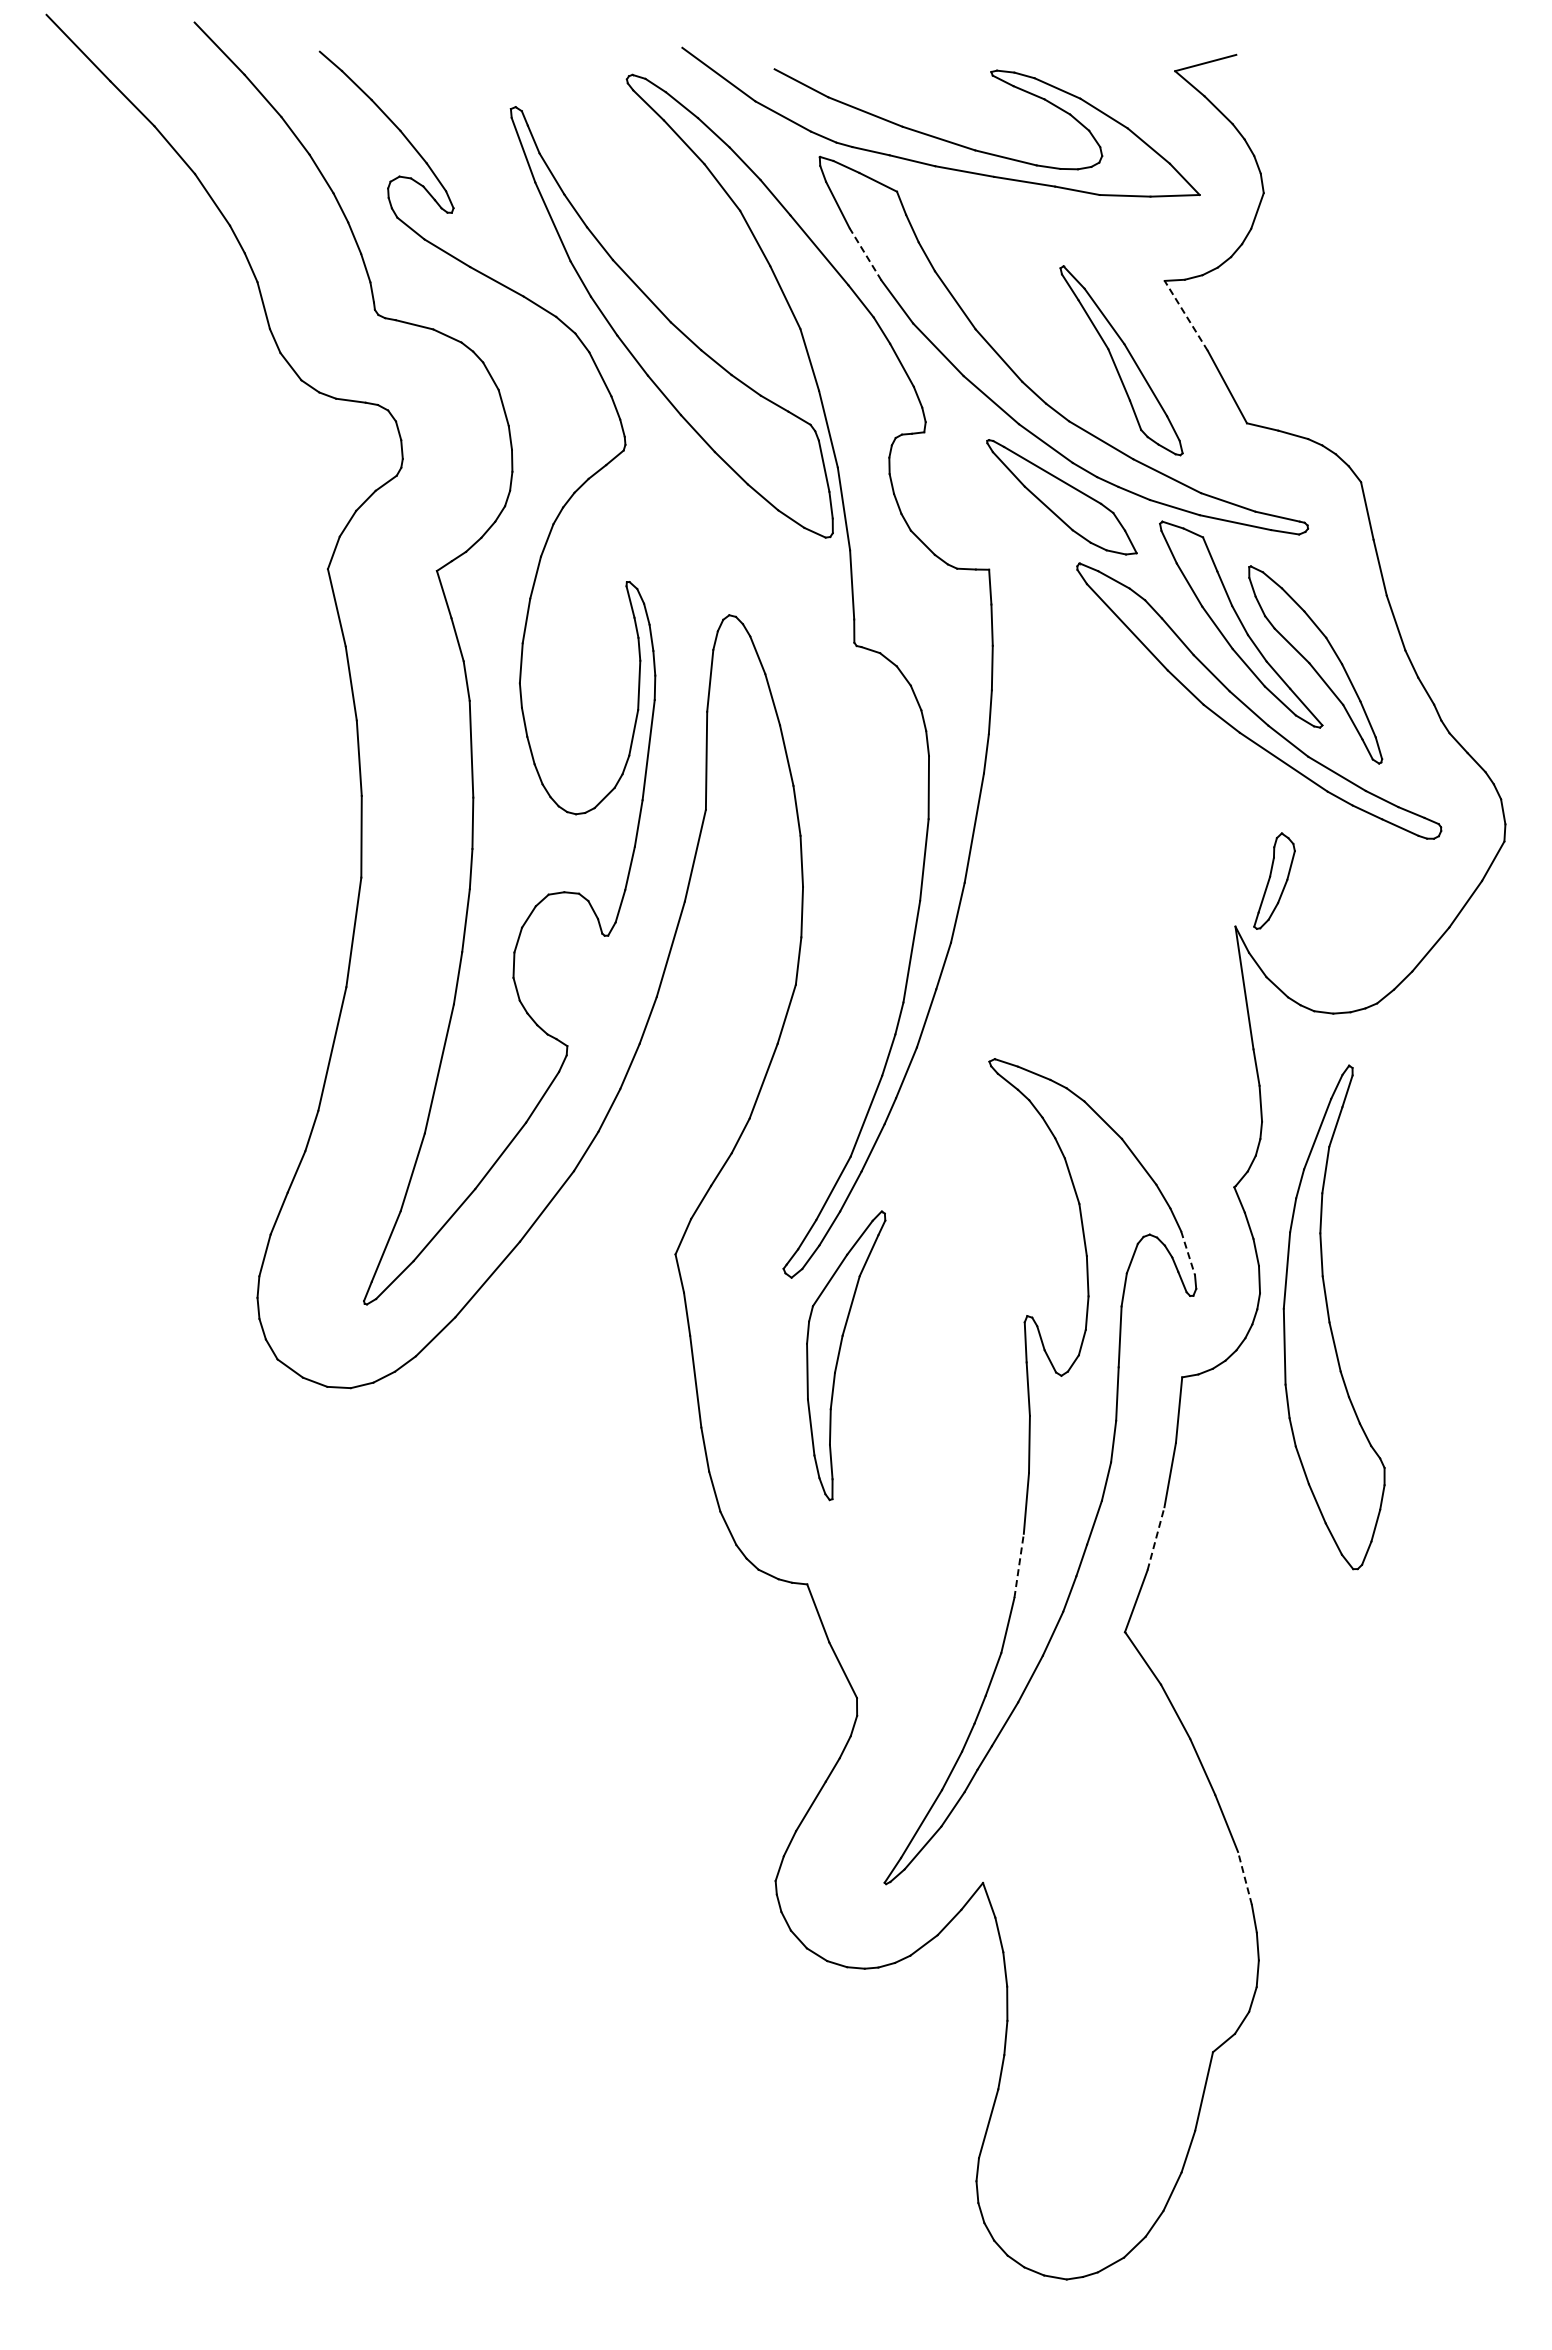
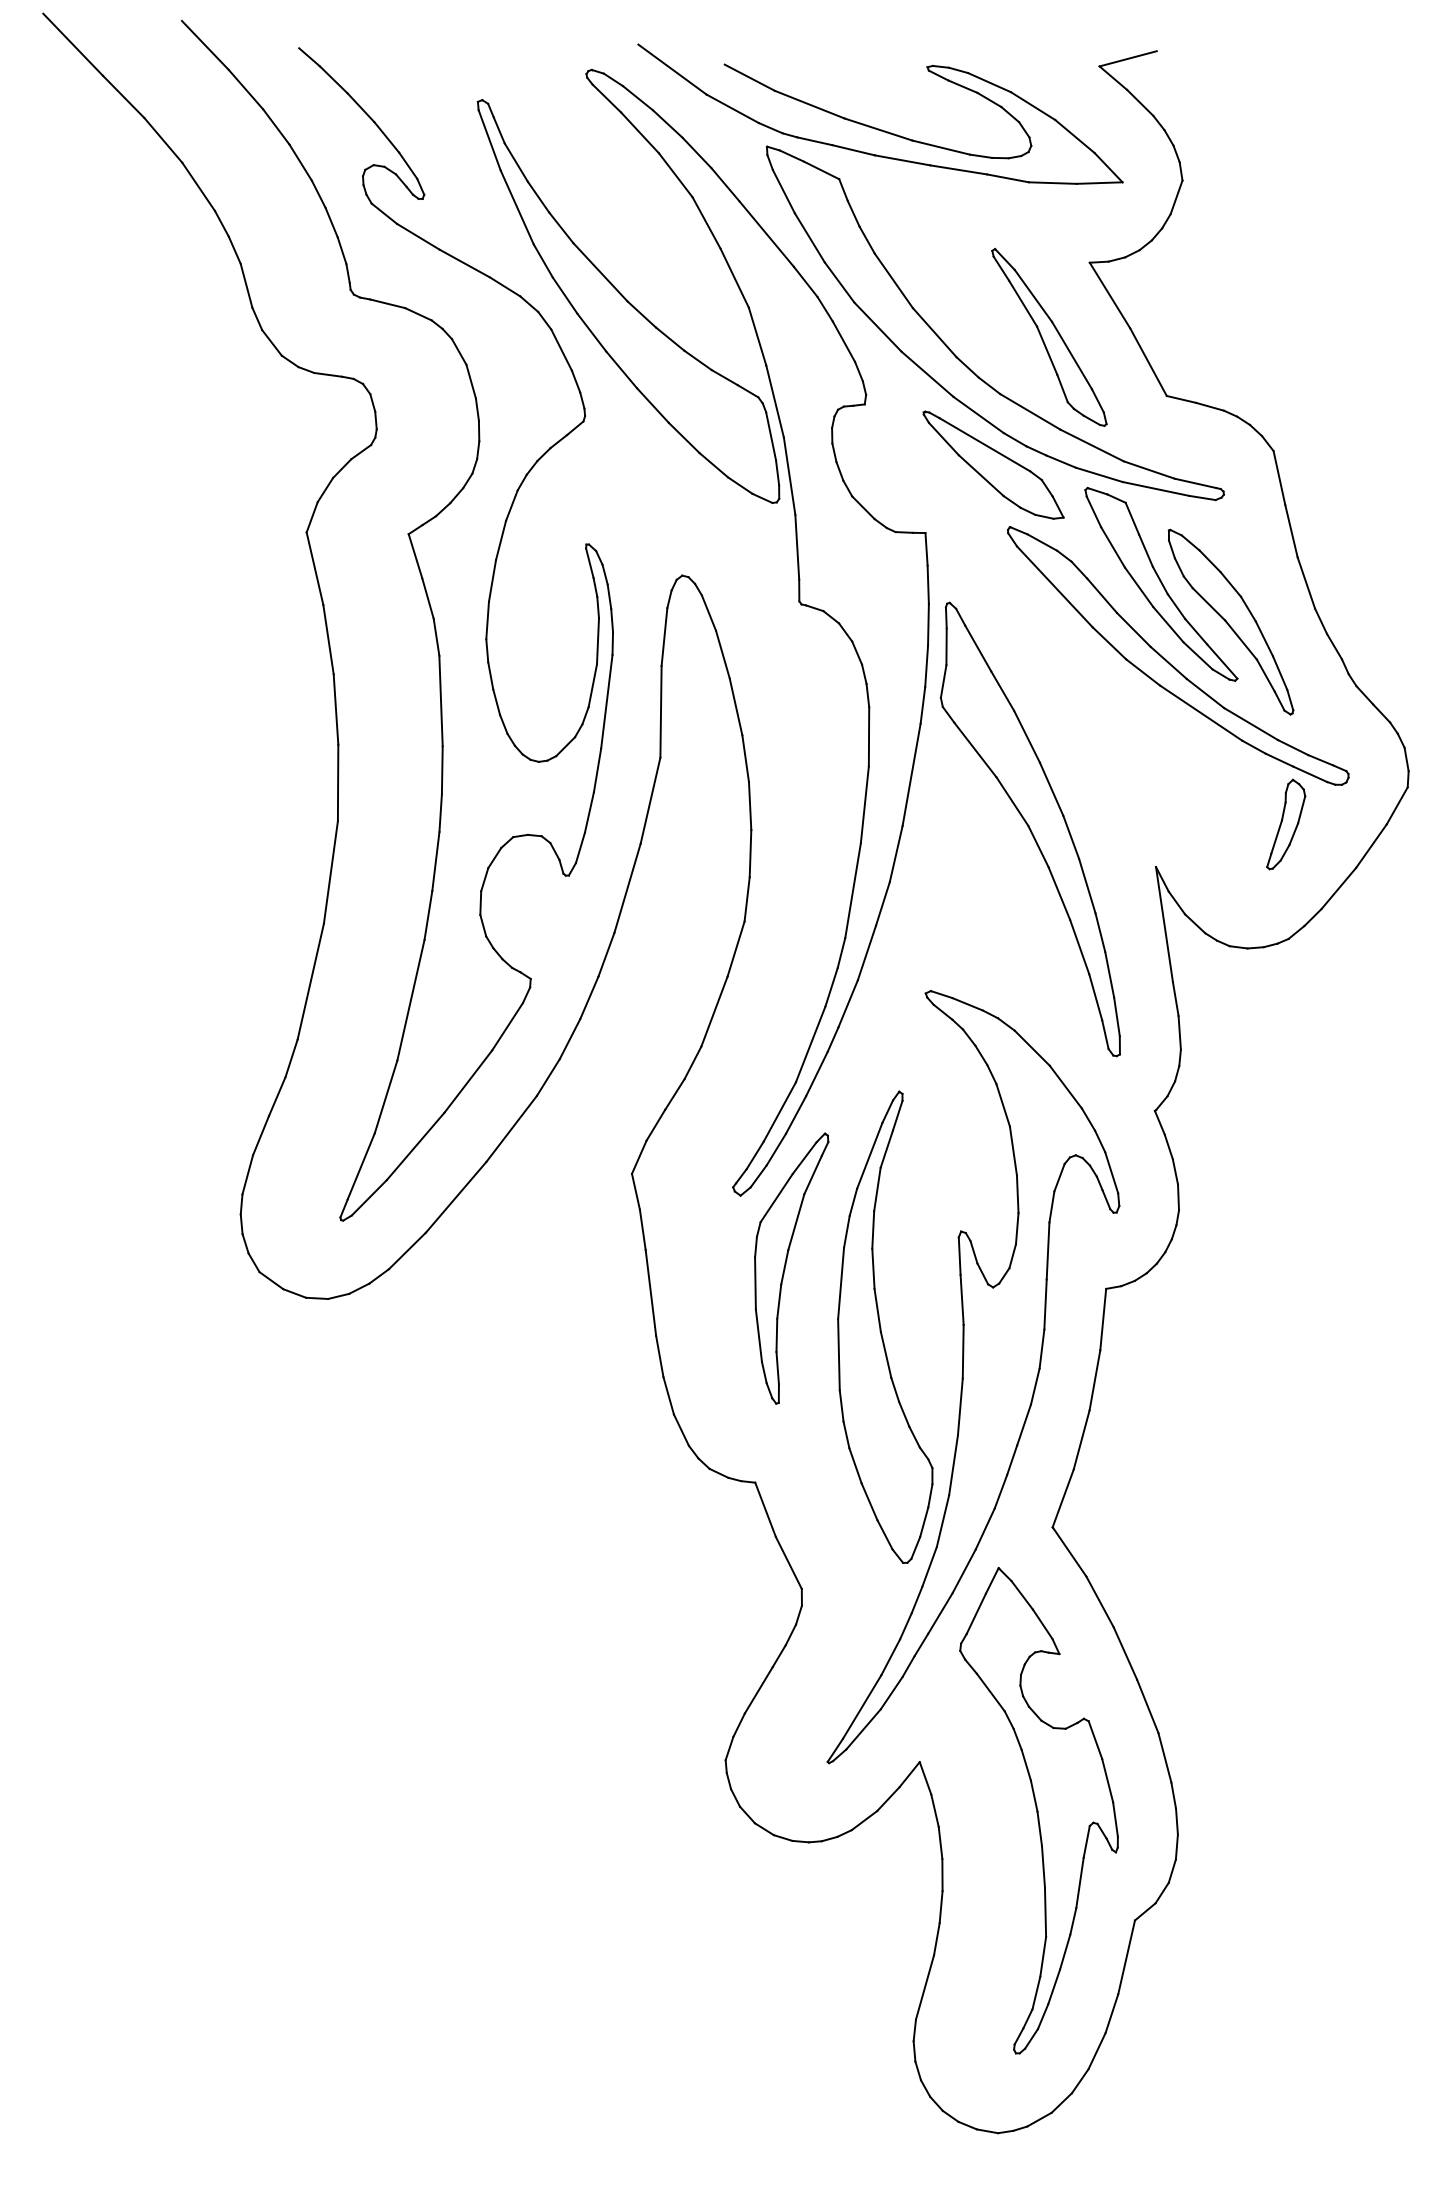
line: (865, 254) -> (809, 238), dashed -> solid
line: (1186, 315) -> (1110, 295), dashed -> solid
part: (1274, 880) -> (1286, 823), moved
part: (1100, 886) -> (1029, 829), added
line: (1188, 1253) -> (1112, 1172), dashed -> solid
part: (1333, 1317) -> (884, 1327), moved
line: (1156, 1538) -> (1082, 1439), dashed -> solid
line: (1019, 1565) -> (953, 1464), dashed -> solid
line: (1244, 1877) -> (1164, 1756), dashed -> solid
part: (1110, 1934) -> (1039, 1810), added

